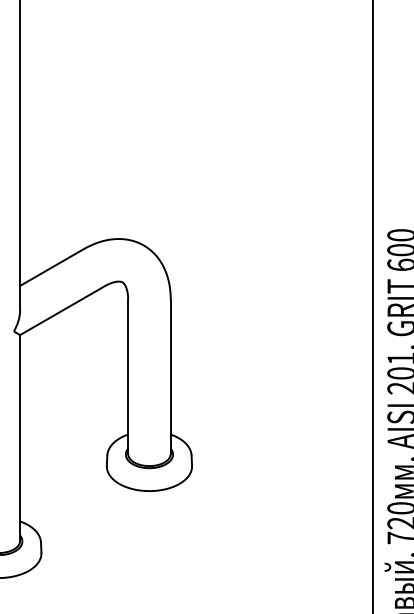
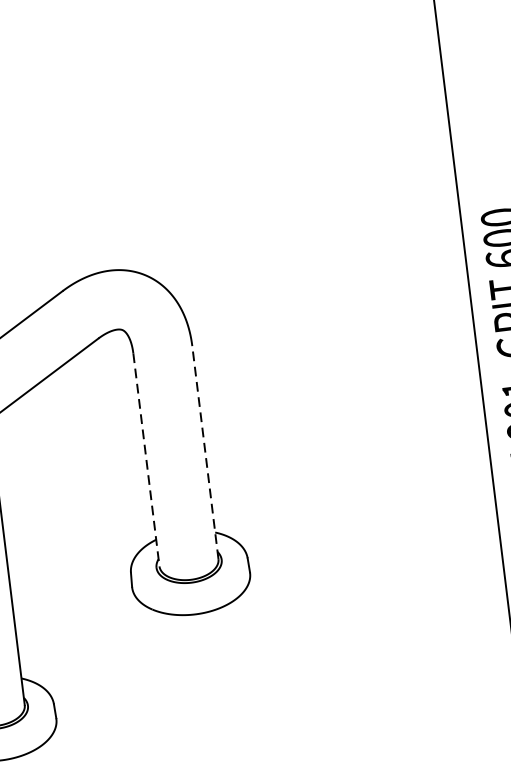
line: (128, 376) -> (146, 459), solid -> dashed
line: (170, 376) -> (204, 452), solid -> dashed

